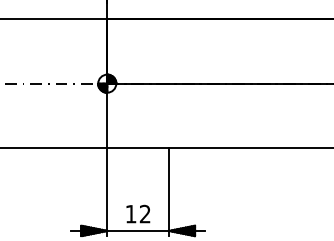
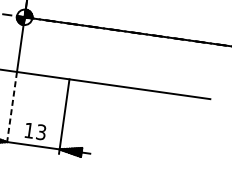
line: (107, 192) -> (11, 109), solid -> dashed
text: (145, 214) -> (41, 132), 12 -> 13

